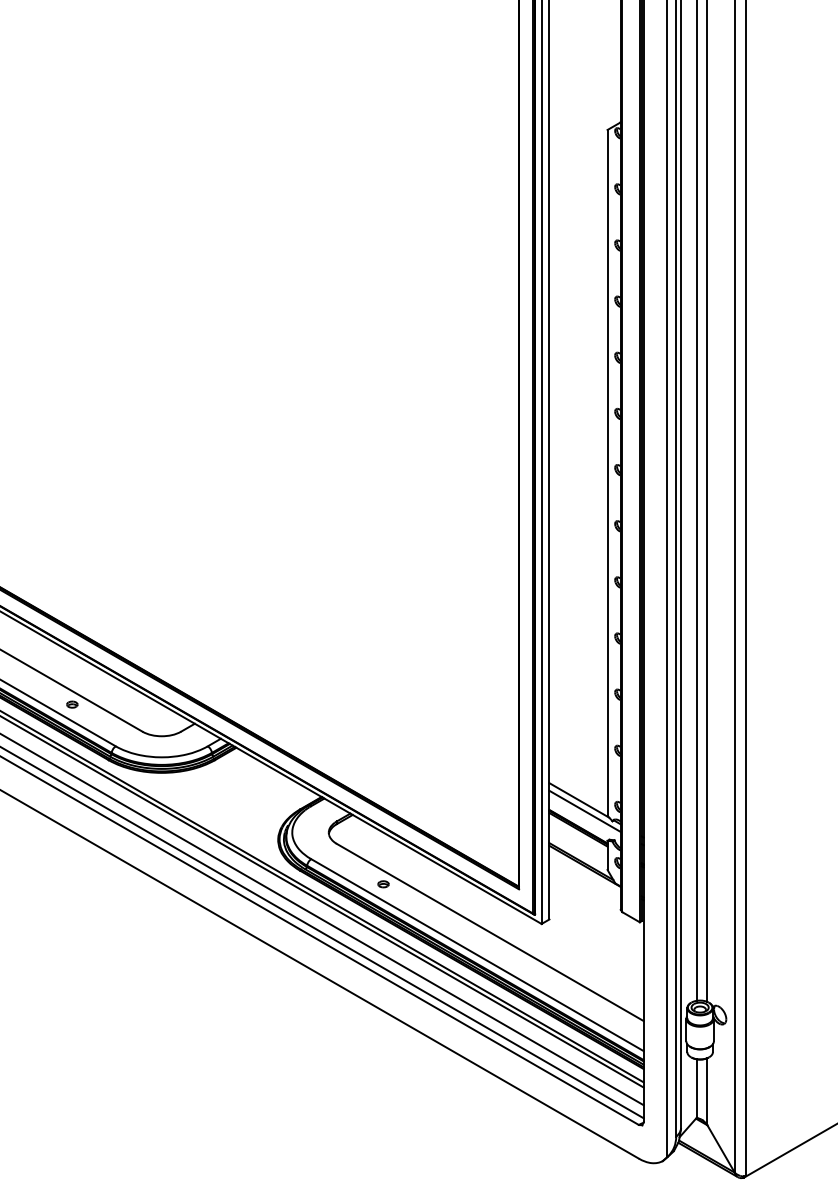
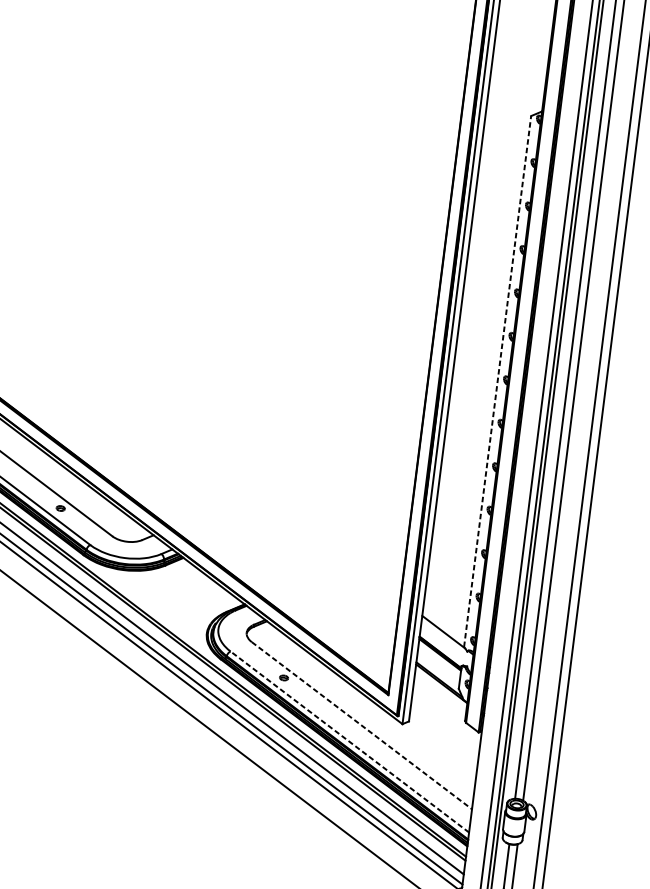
line: (607, 472) -> (497, 381), solid -> dashed
line: (584, 810) -> (446, 640), removed
line: (490, 932) -> (362, 725), solid -> dashed
line: (477, 955) -> (349, 742), solid -> dashed

